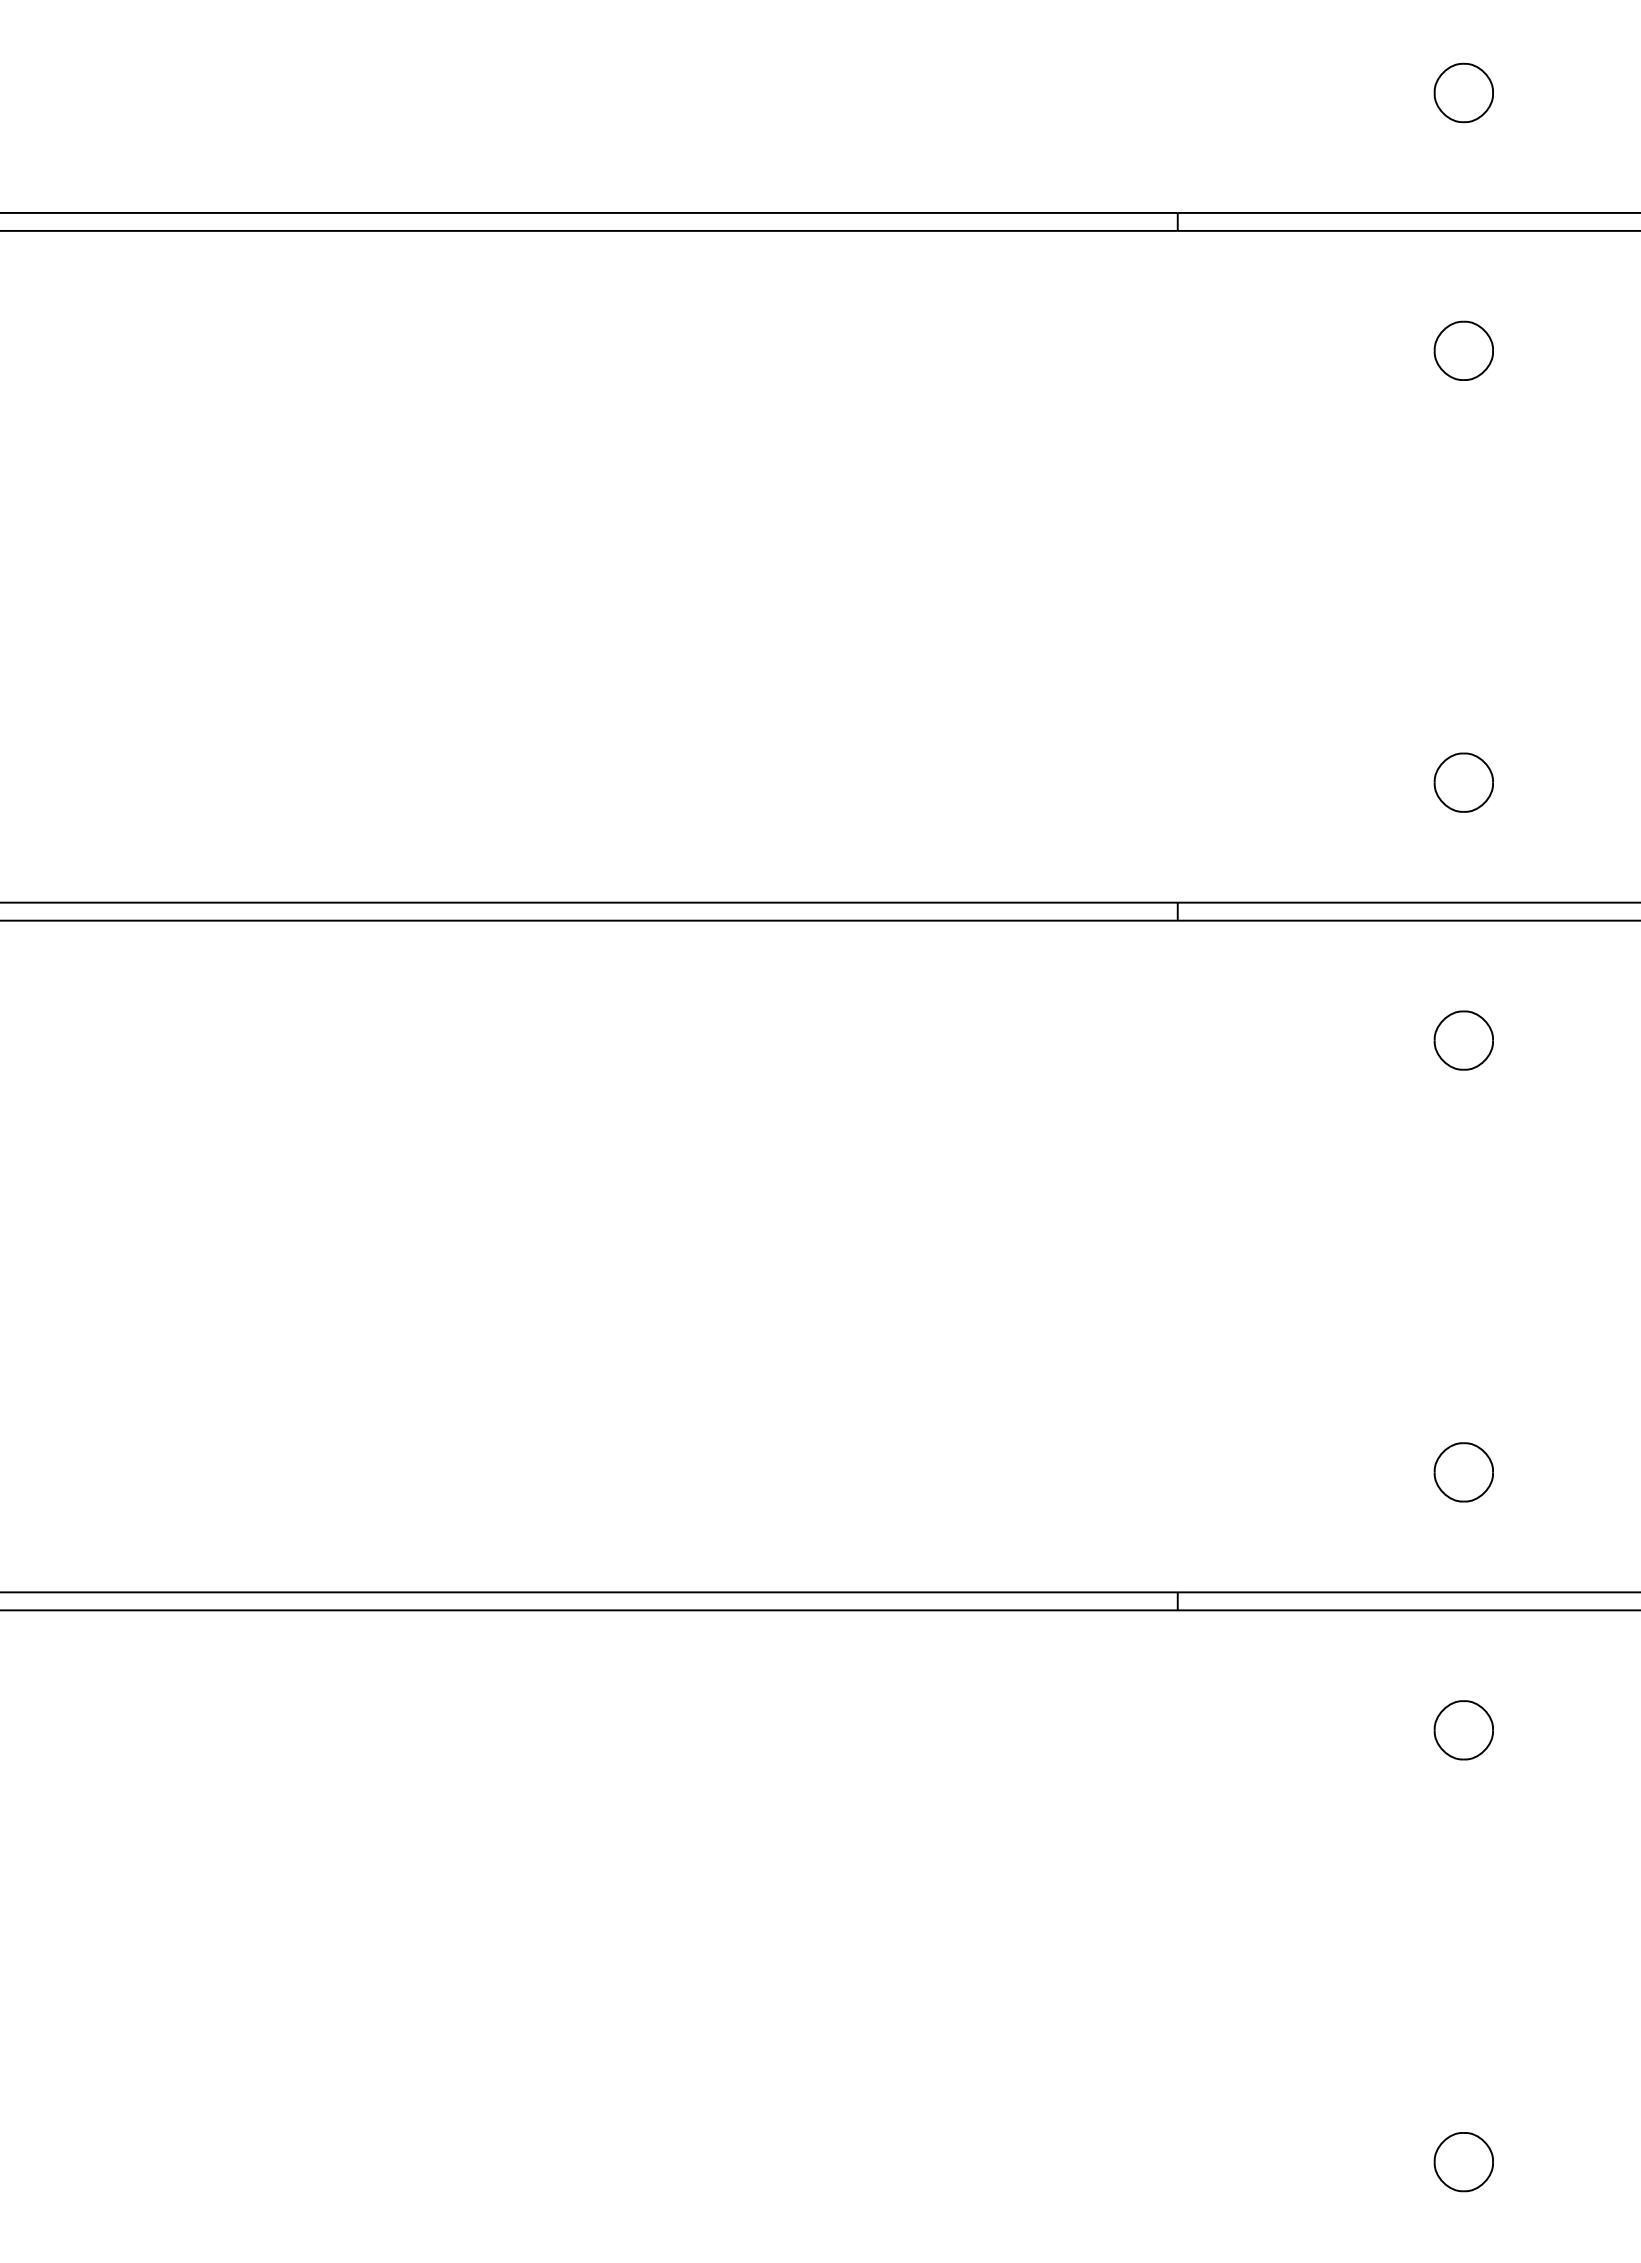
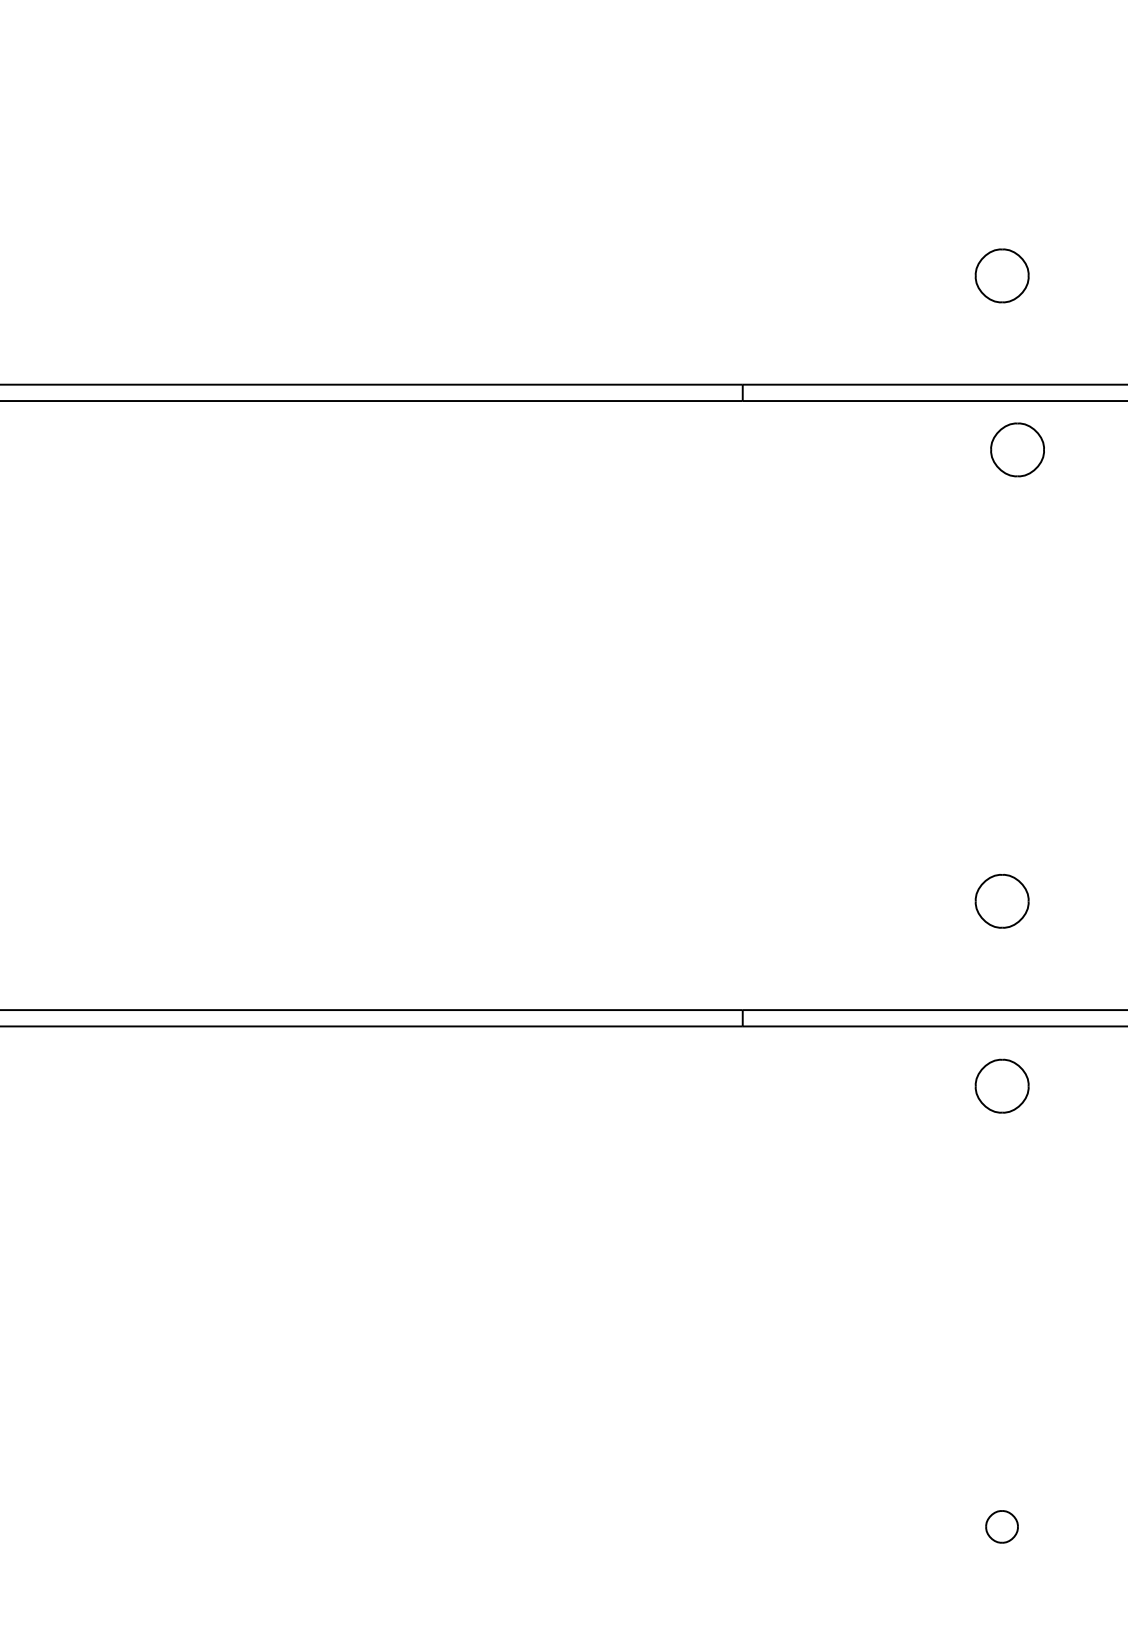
part: (1463, 1040) -> (1017, 449), moved
part: (1463, 1730) -> (1001, 1086), moved
part: (1463, 2162) -> (1001, 1527), size x0.6

